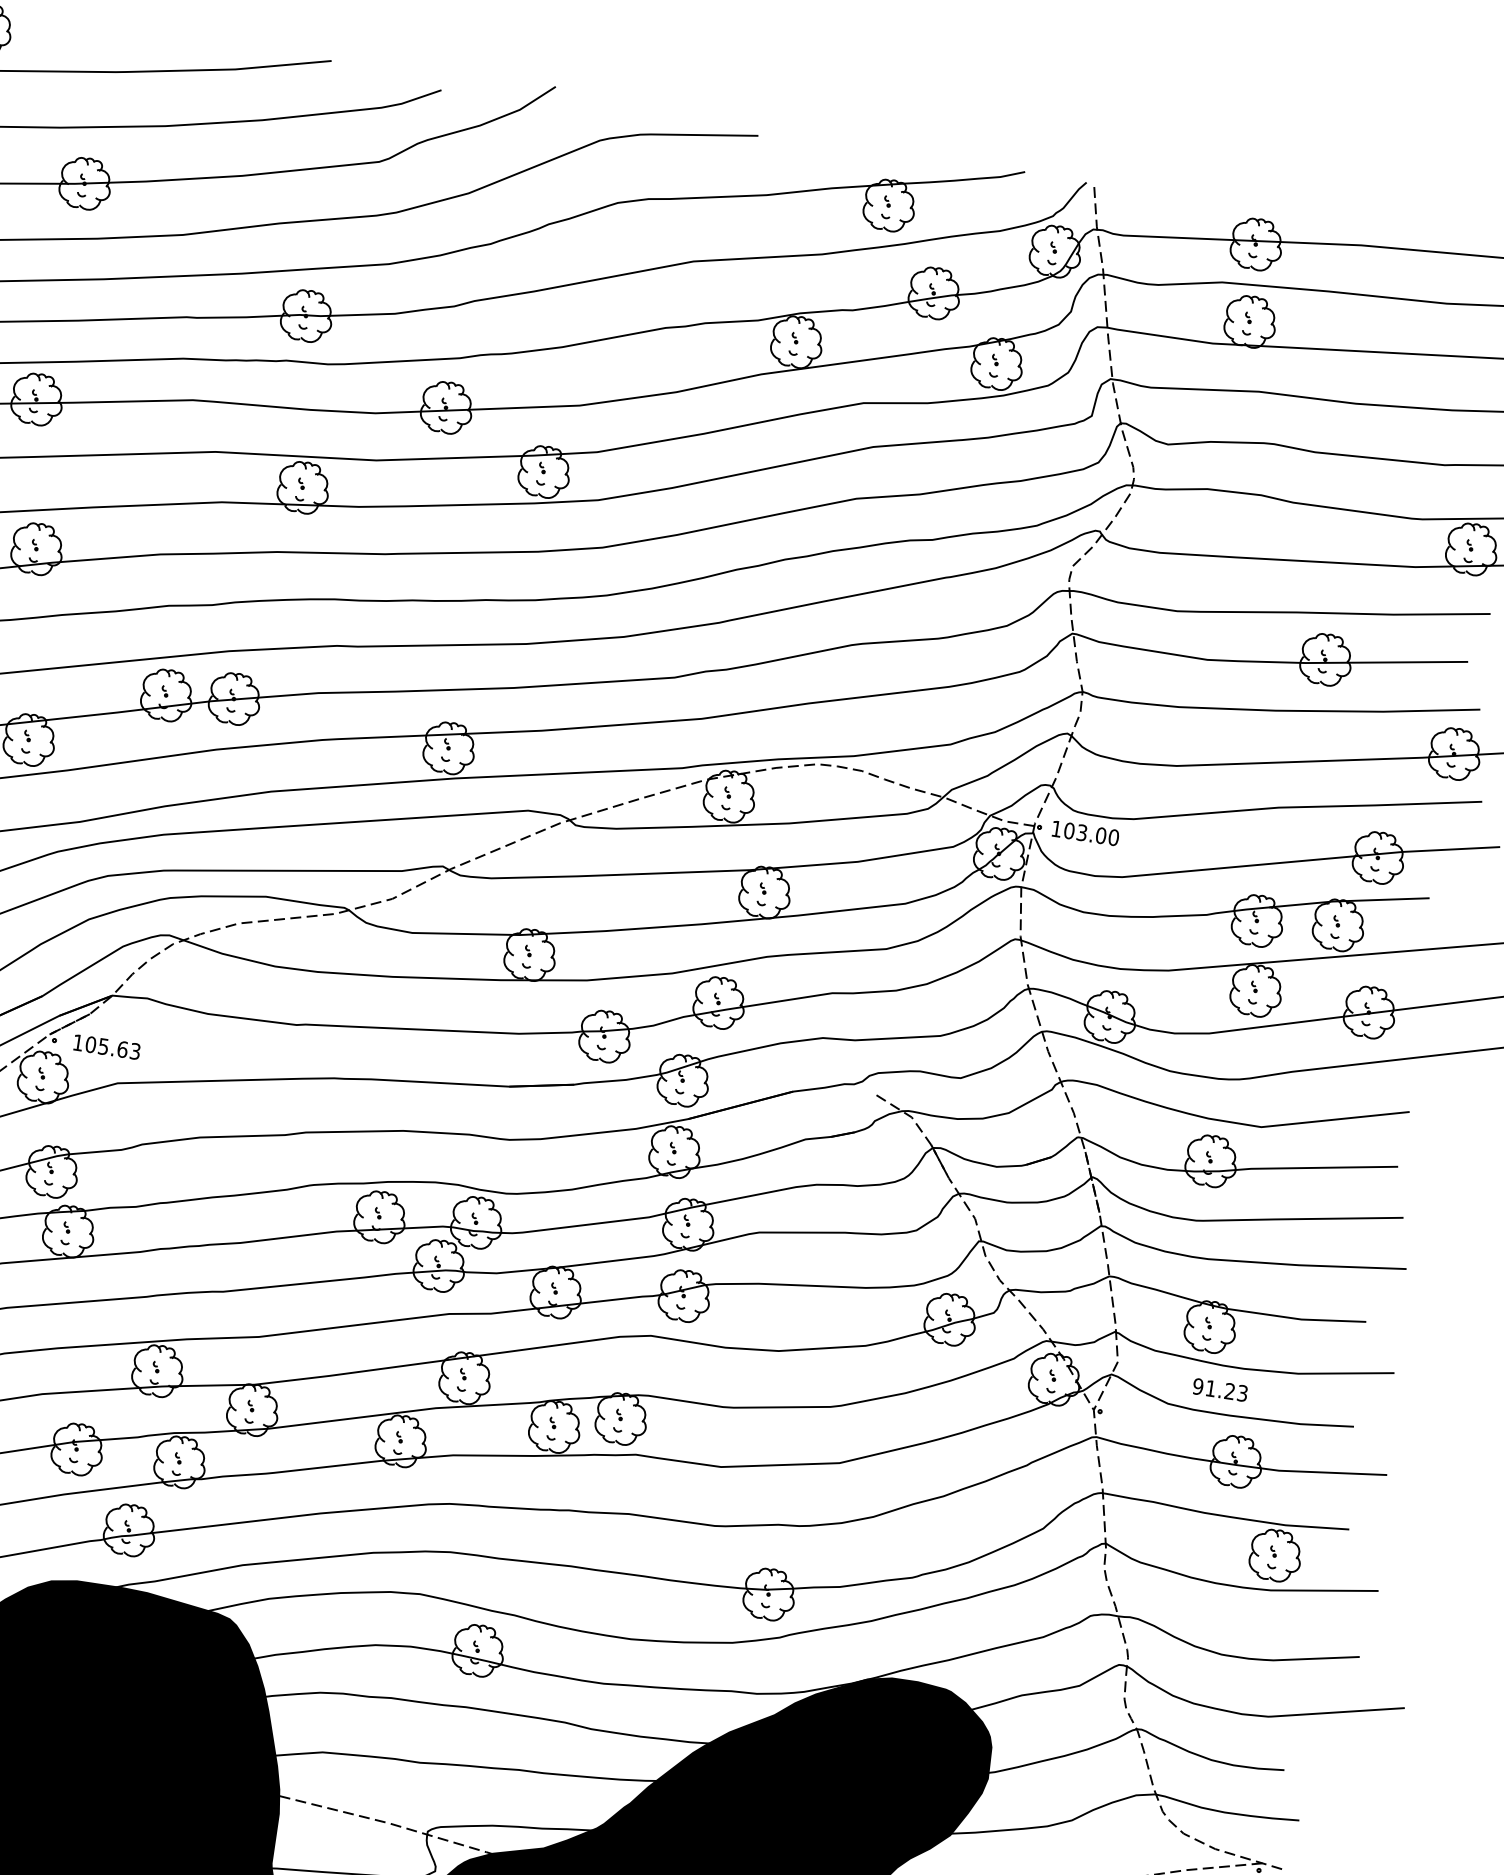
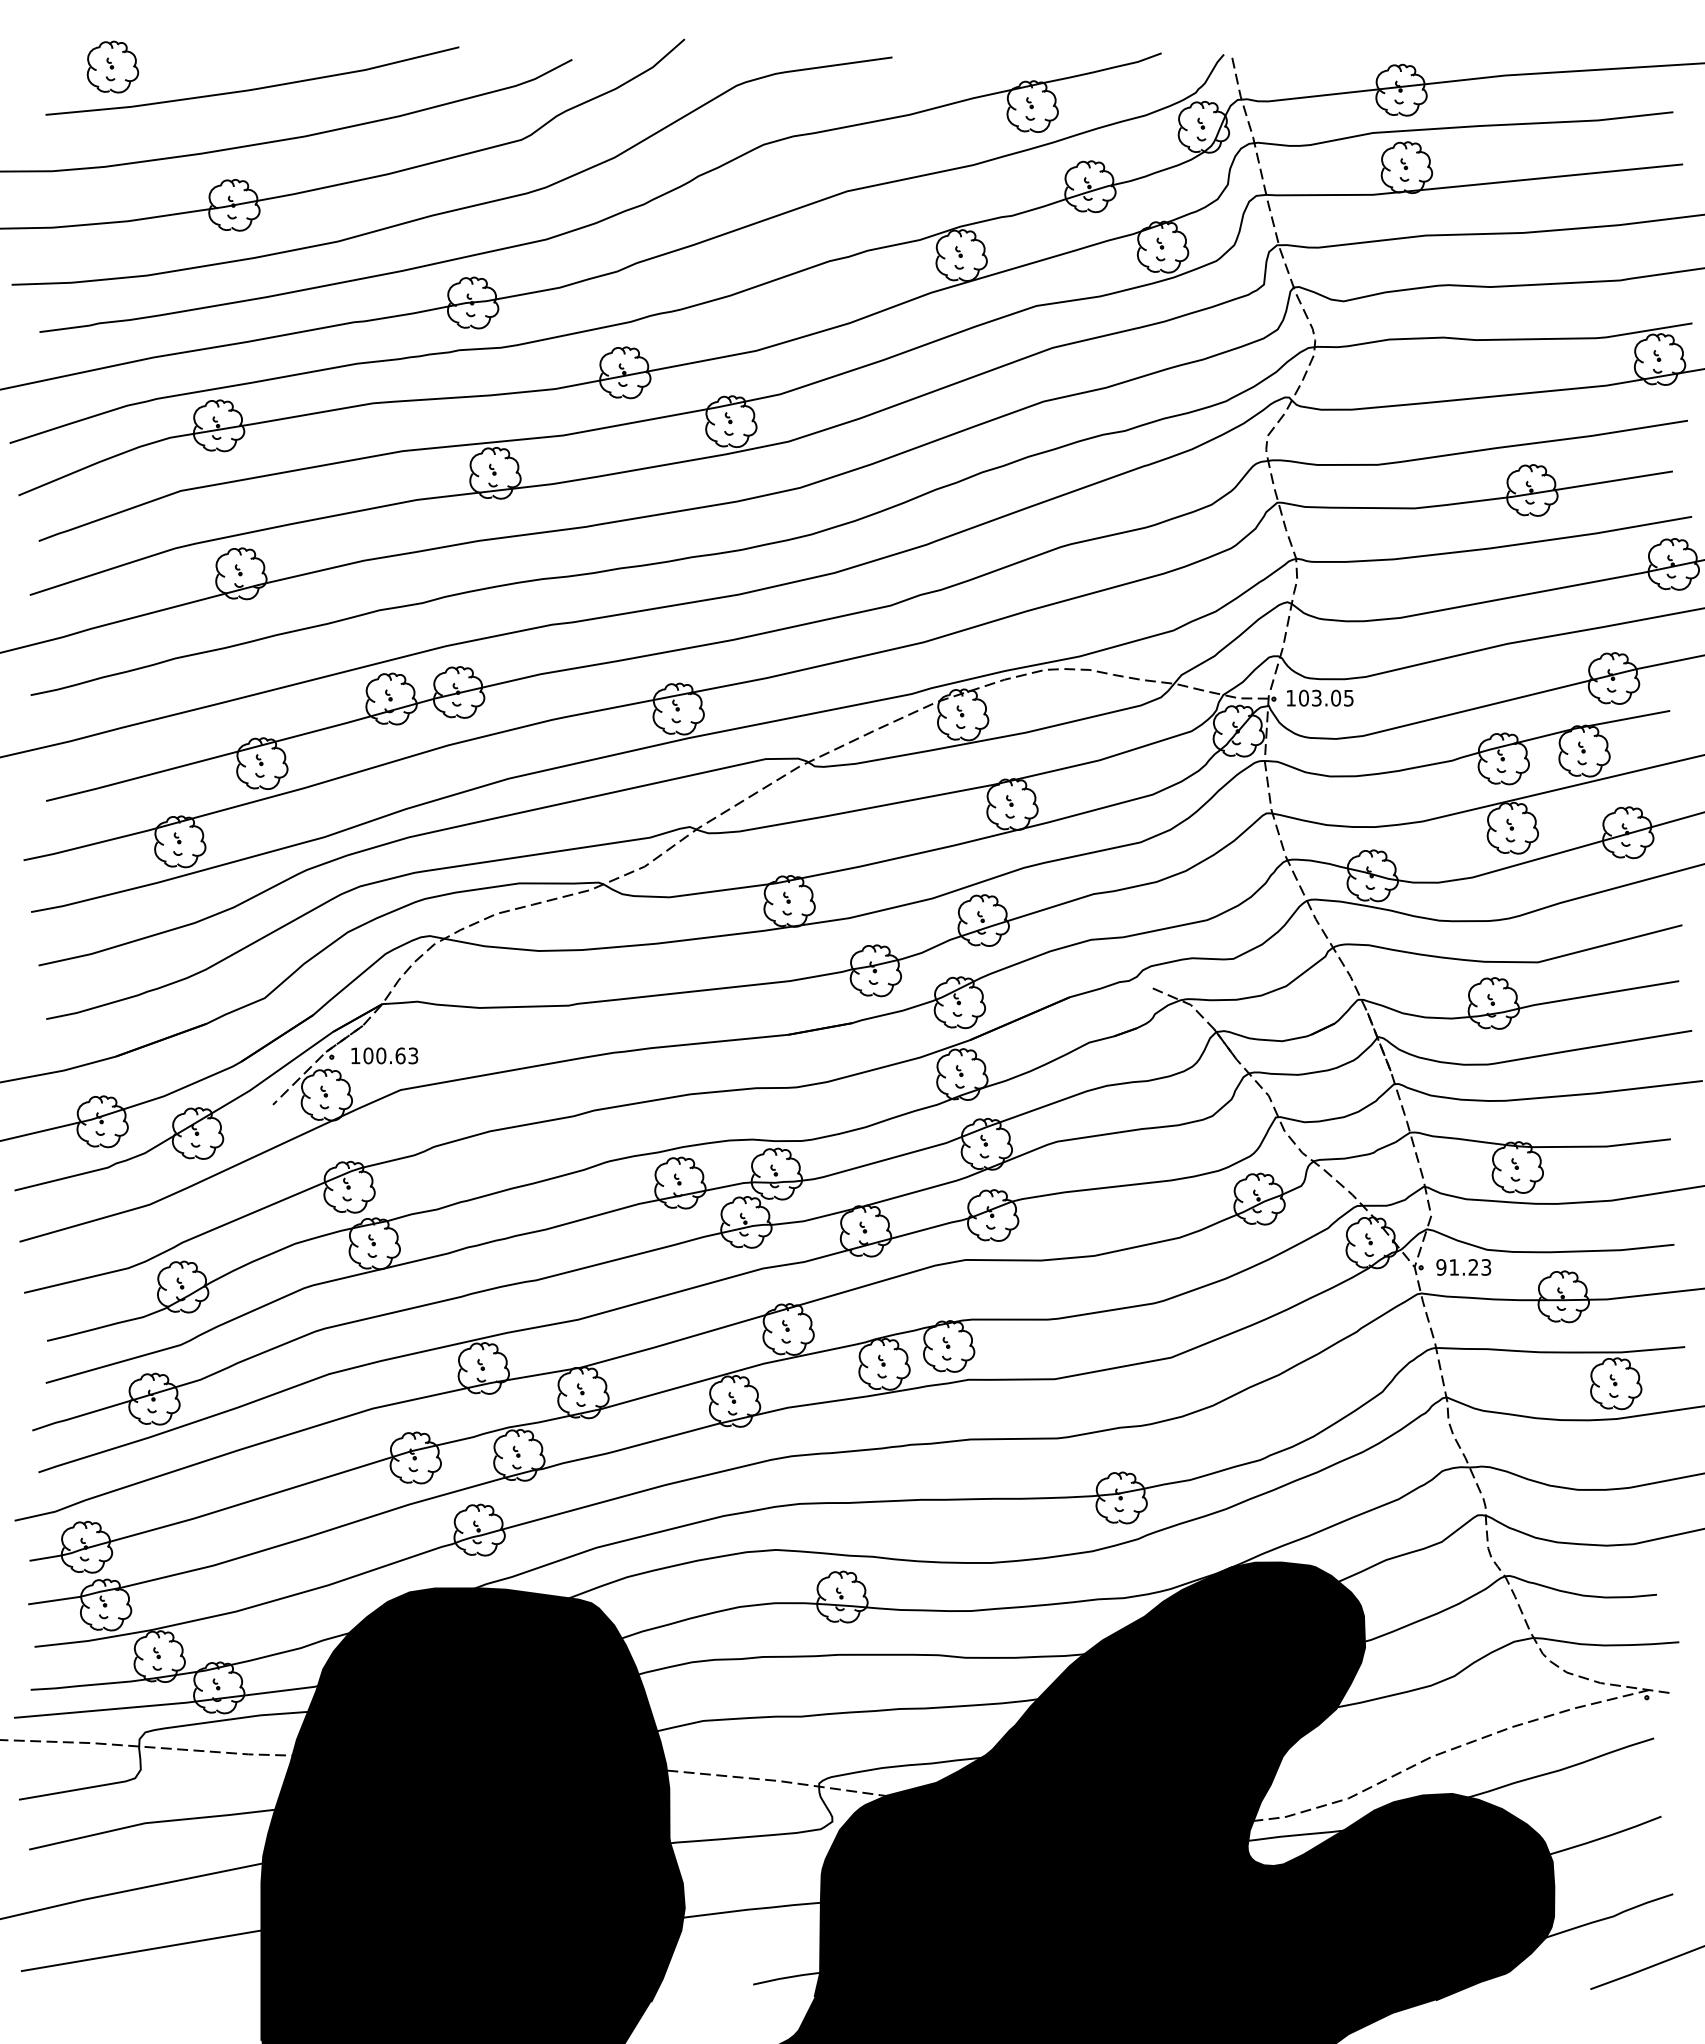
text: (1113, 836) -> (1348, 697), 103.00 -> 103.05
text: (103, 1046) -> (381, 1055), 105.63 -> 100.63
text: (1220, 1390) -> (1463, 1267), moved

